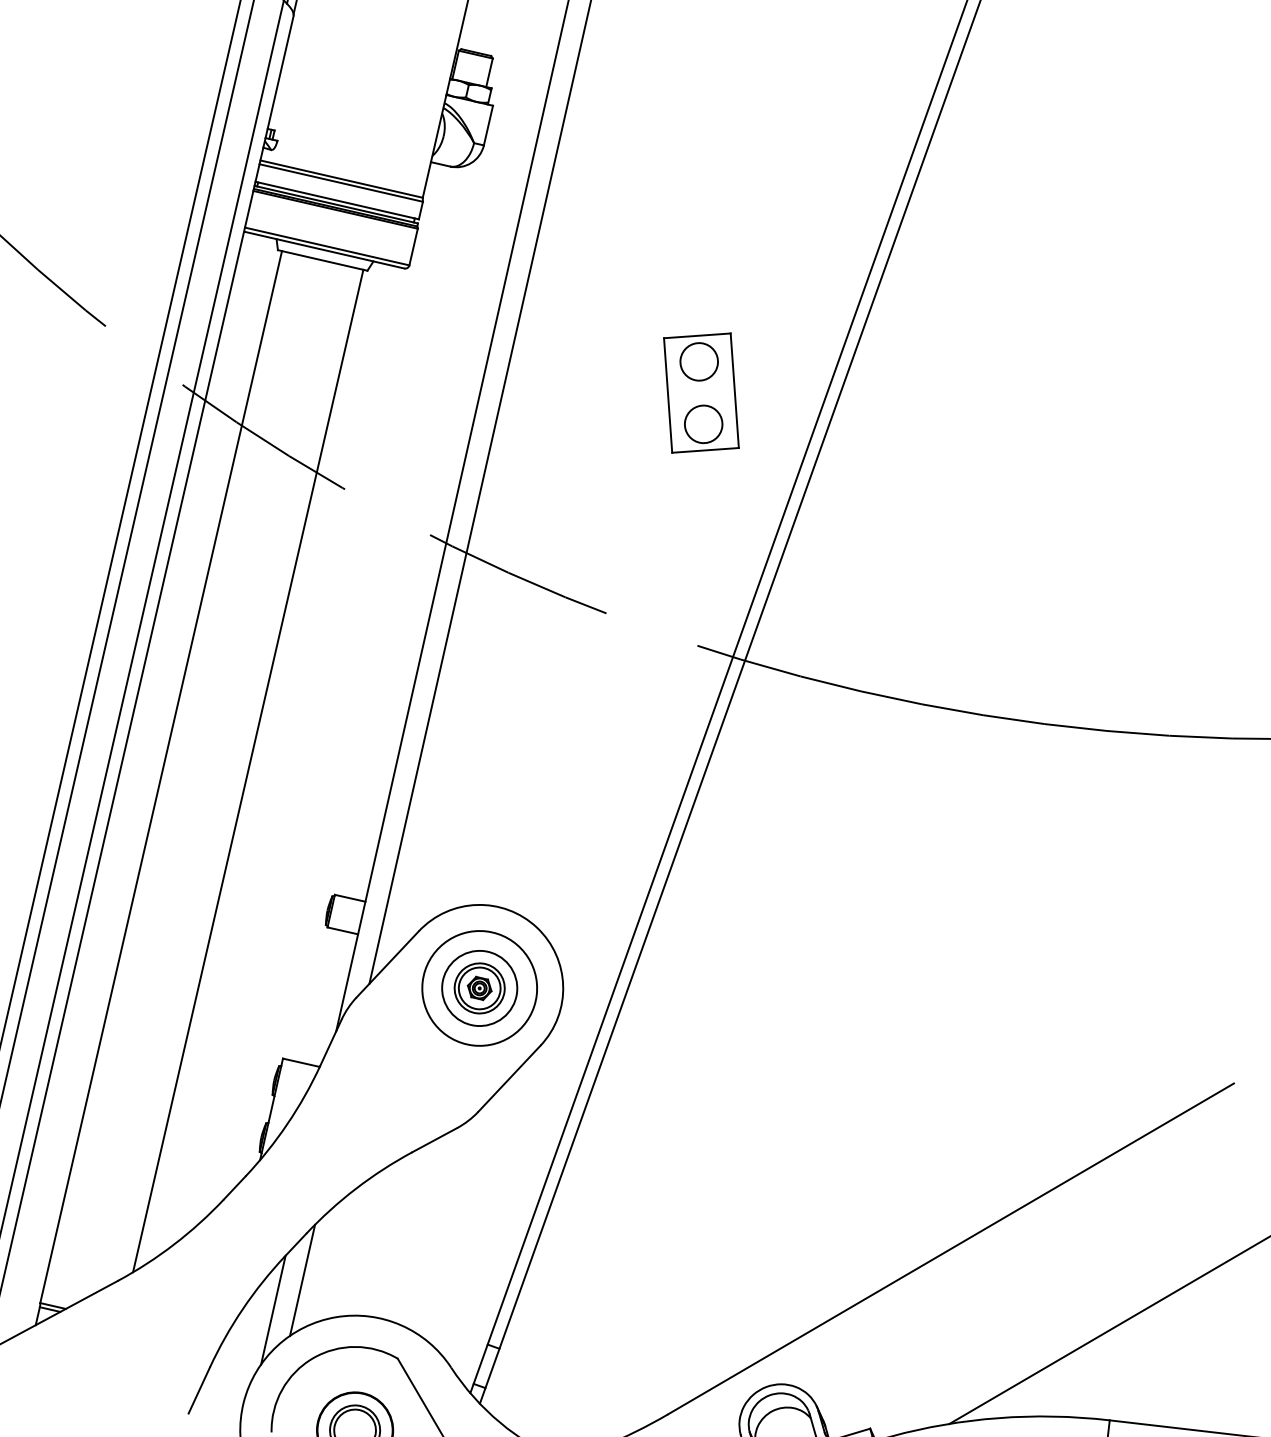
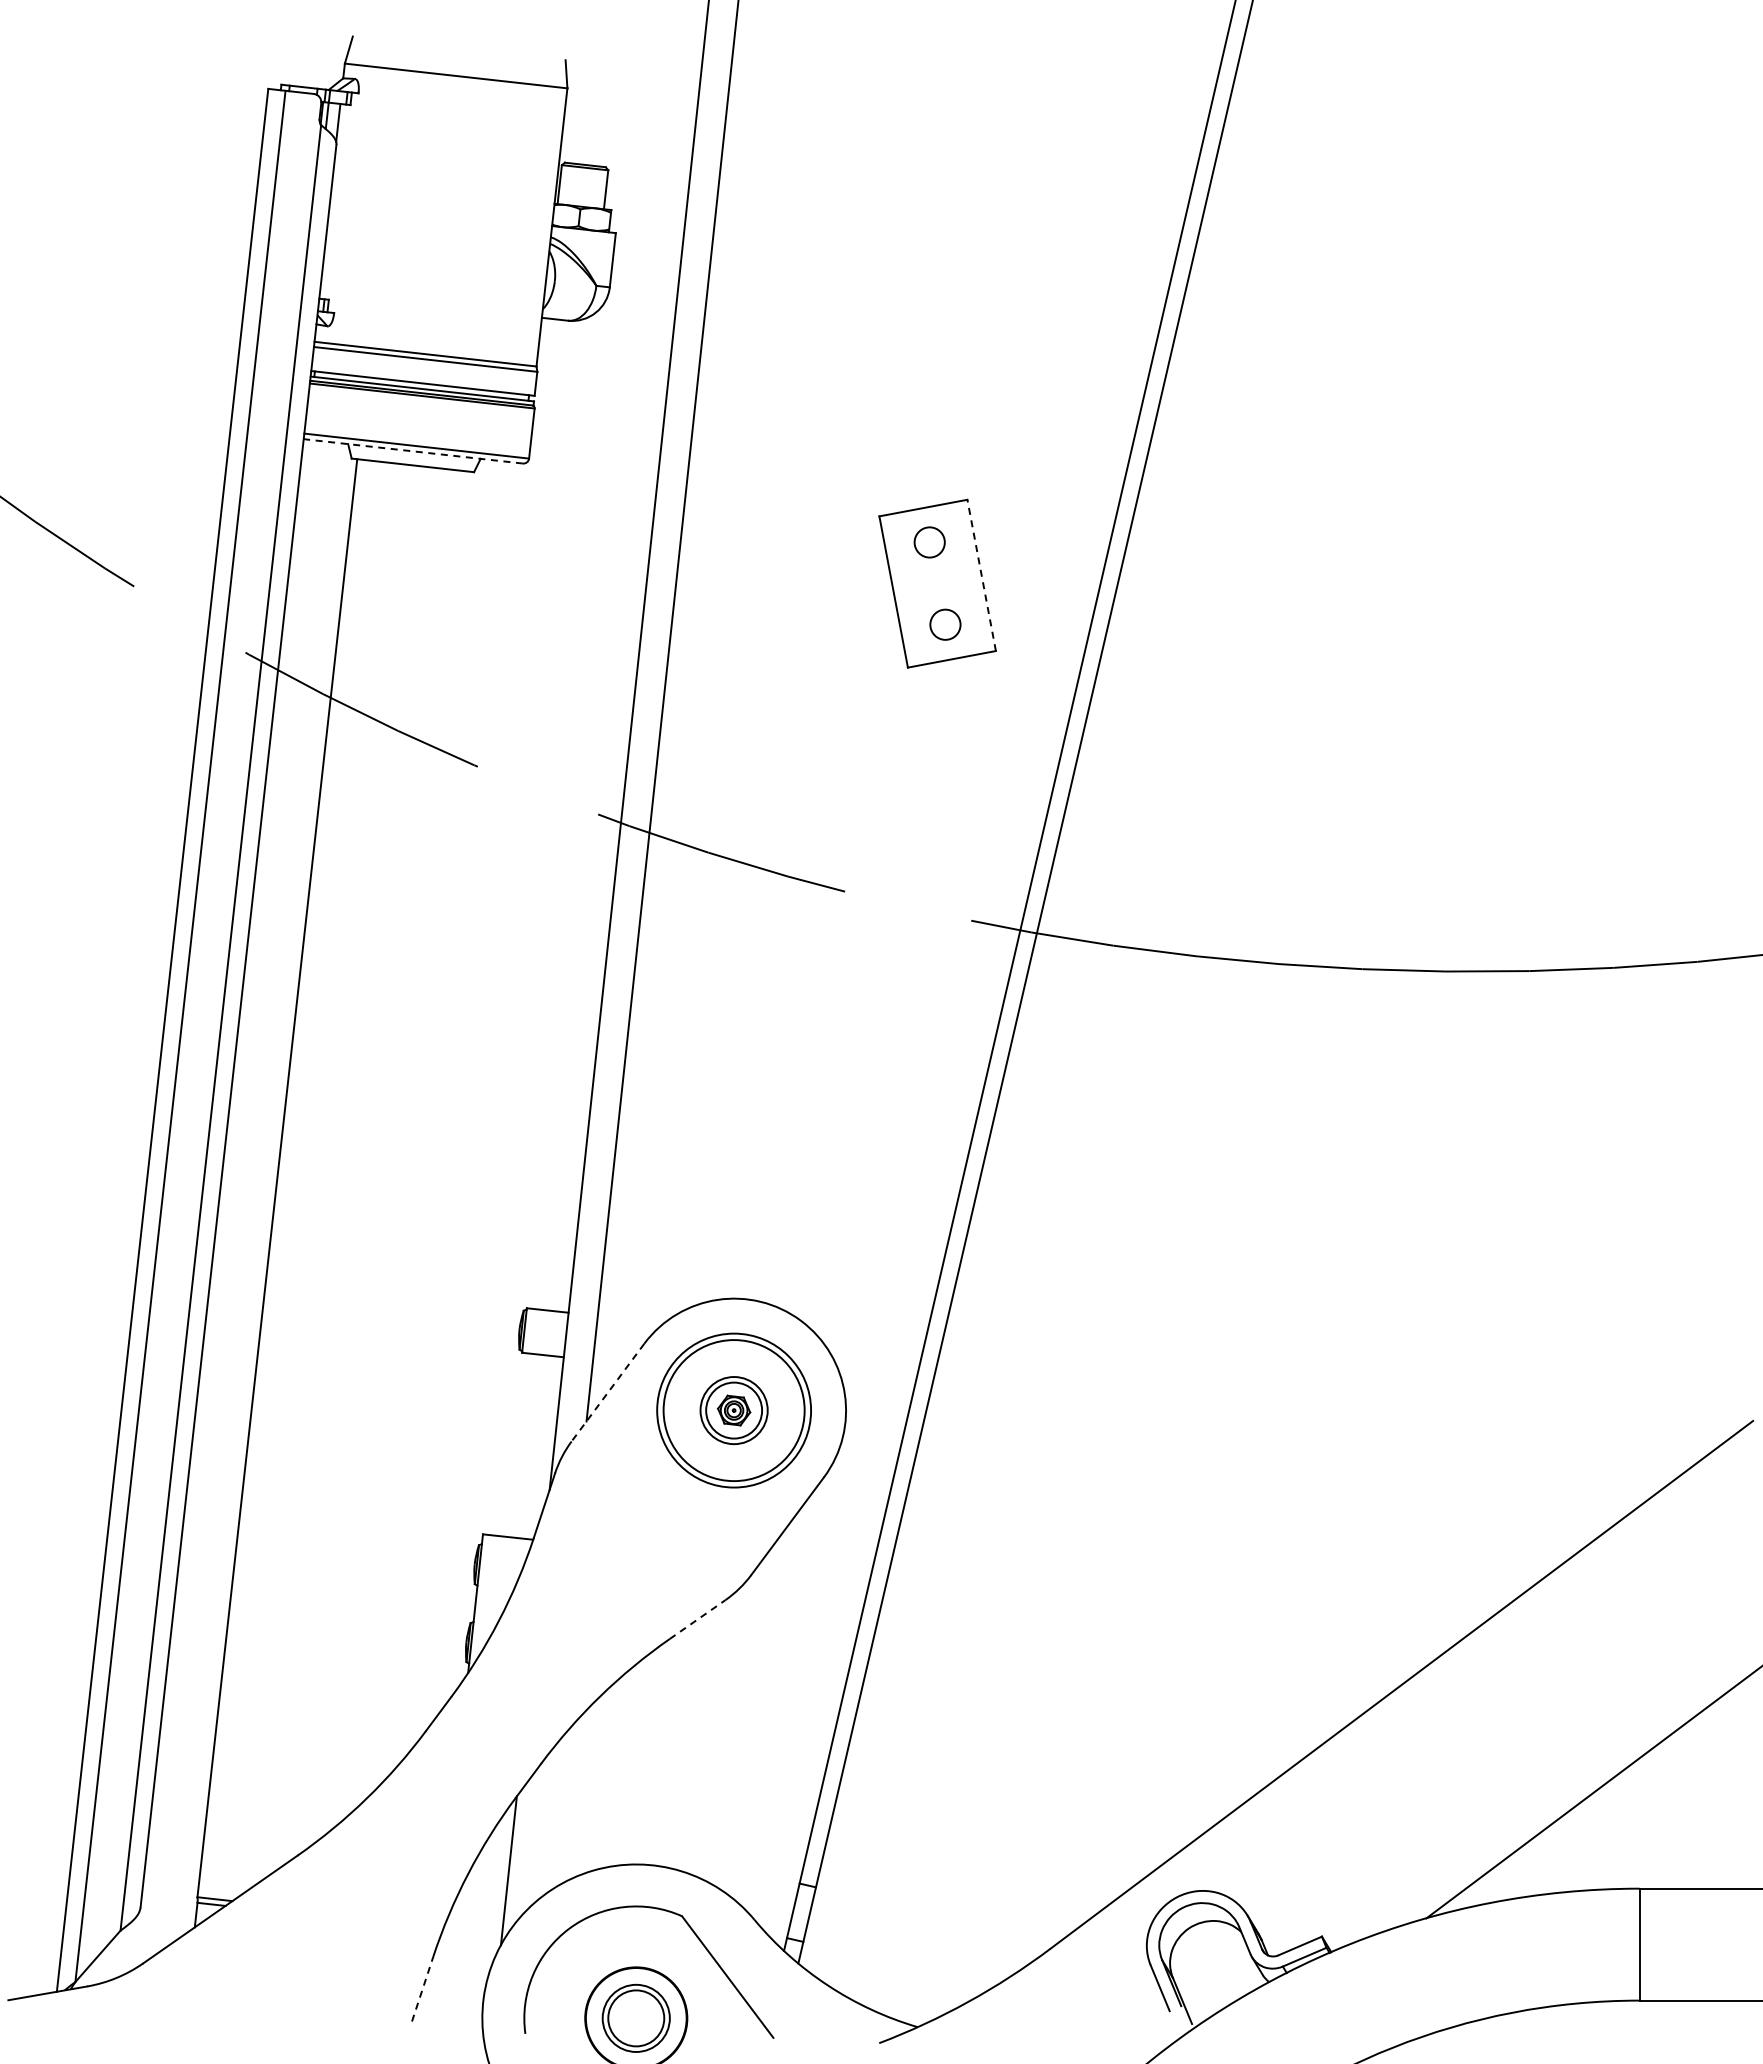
line: (324, 250) -> (413, 451), solid -> dashed
circle: (698, 361) -> (929, 542), size x0.6
line: (734, 390) -> (981, 575), solid -> dashed
circle: (703, 424) -> (945, 624), size x0.6
line: (248, 770) -> (392, 1156), removed
line: (387, 964) -> (607, 1392), solid -> dashed
circle: (479, 988) -> (733, 1410), size x1.4
line: (435, 1140) -> (698, 1619), solid -> dashed
line: (302, 1280) -> (543, 1826), removed
line: (199, 1389) -> (422, 1988), solid -> dashed

